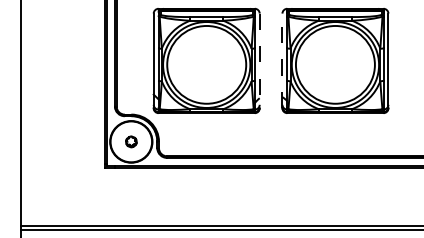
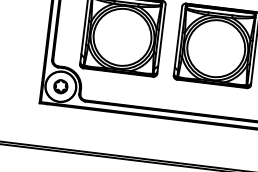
line: (282, 60) -> (178, 40), dashed -> solid
line: (259, 61) -> (161, 39), dashed -> solid
part: (131, 141) -> (61, 86), size x1.67

